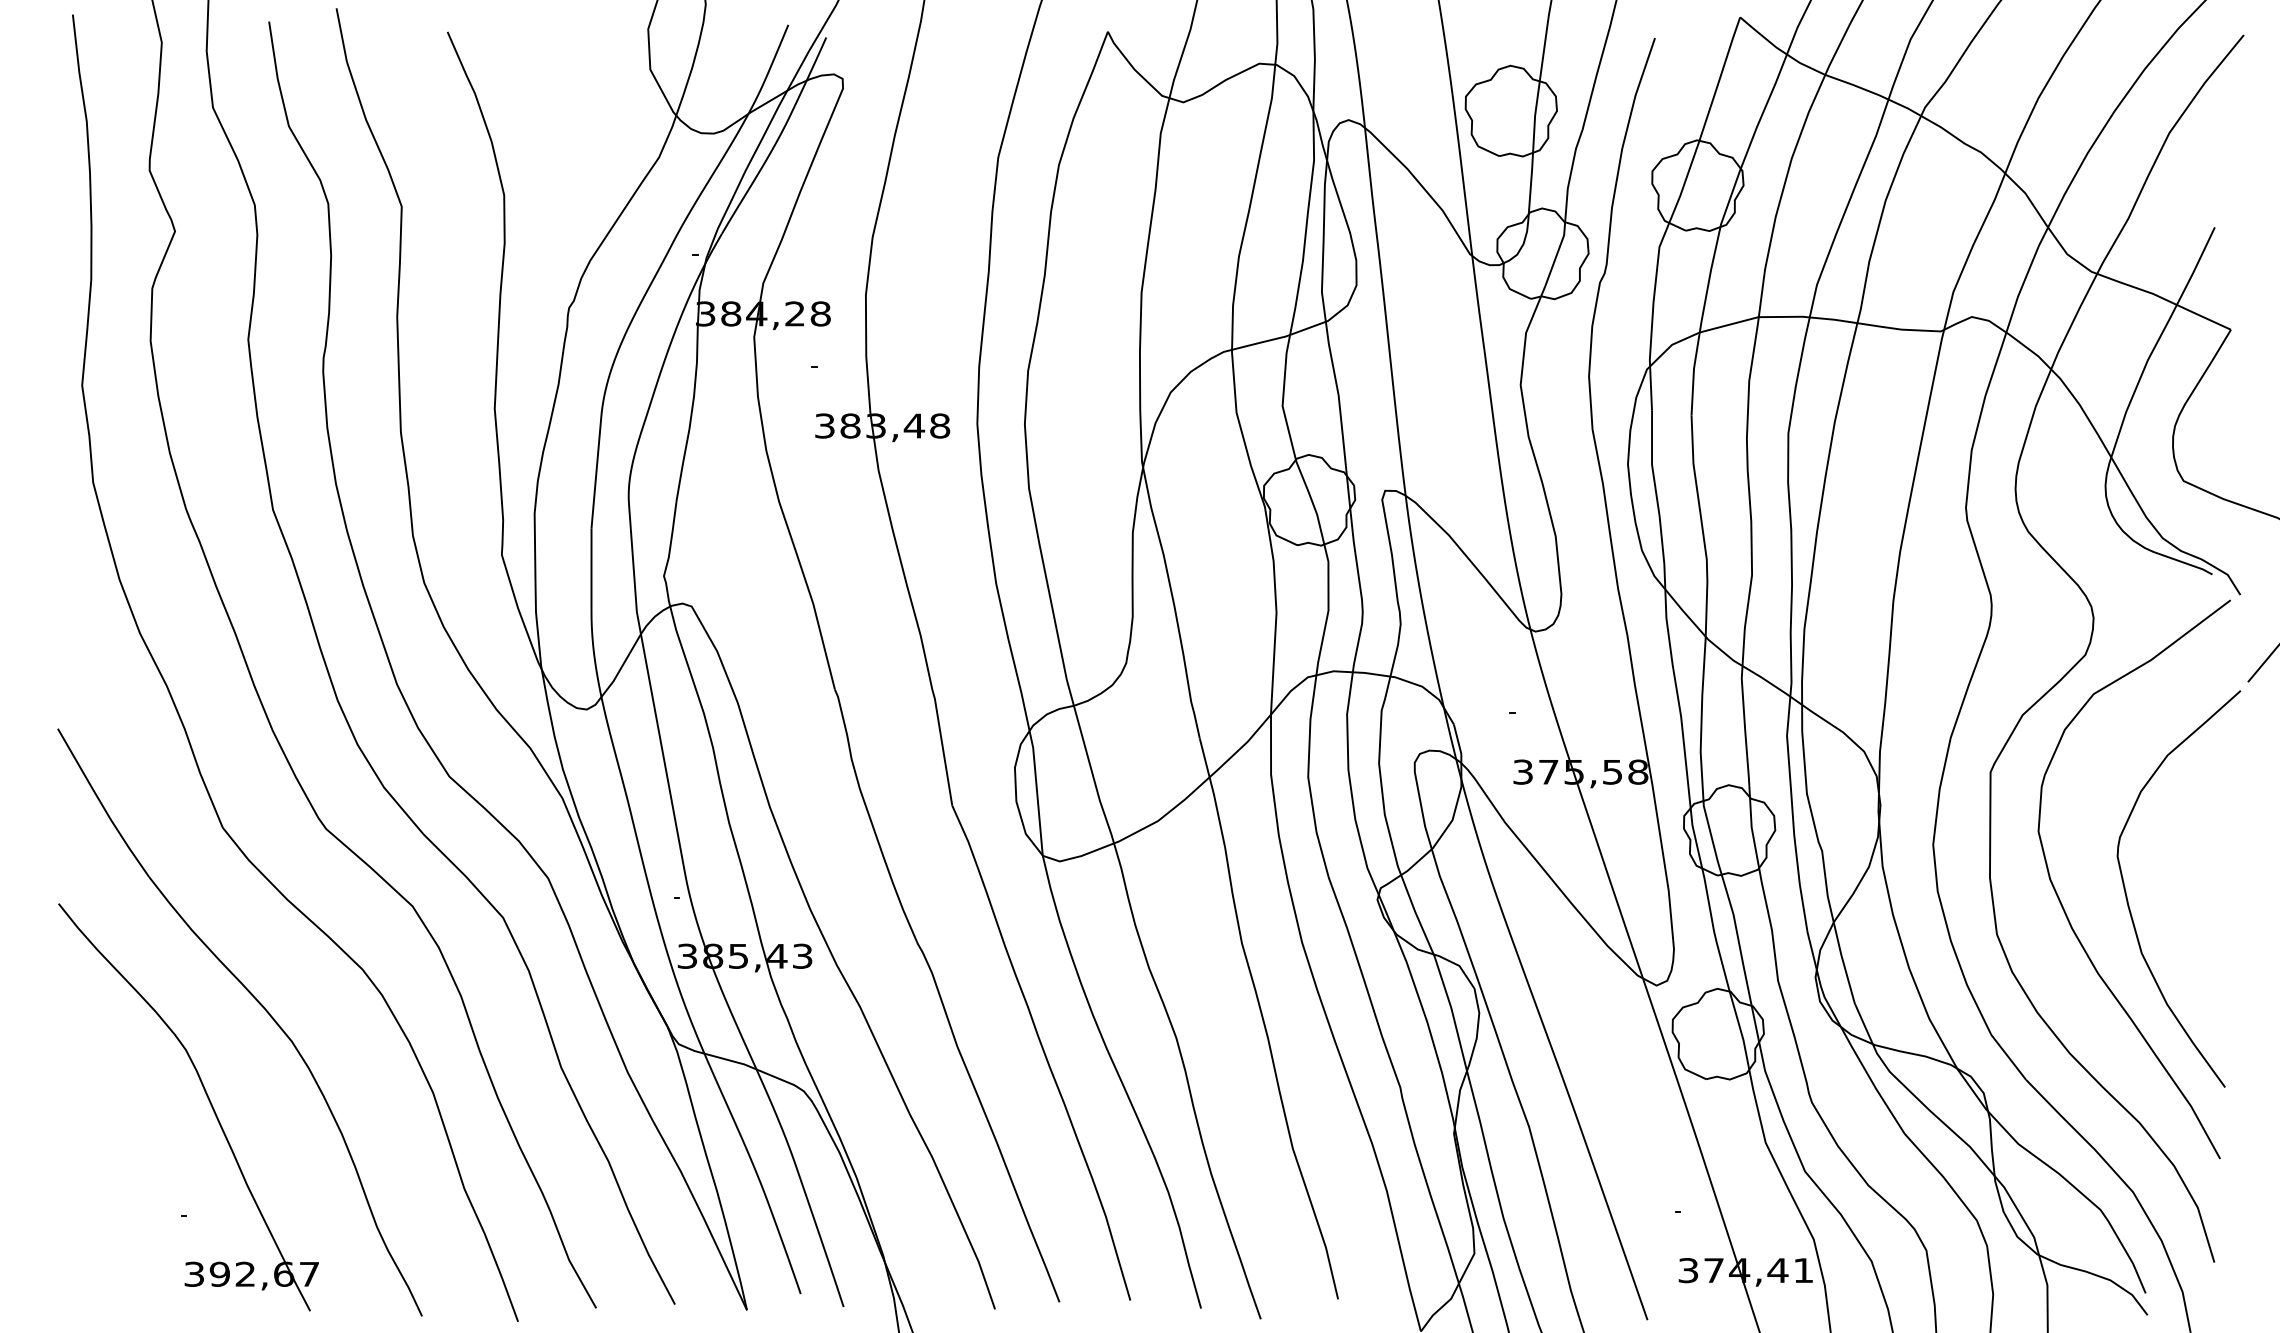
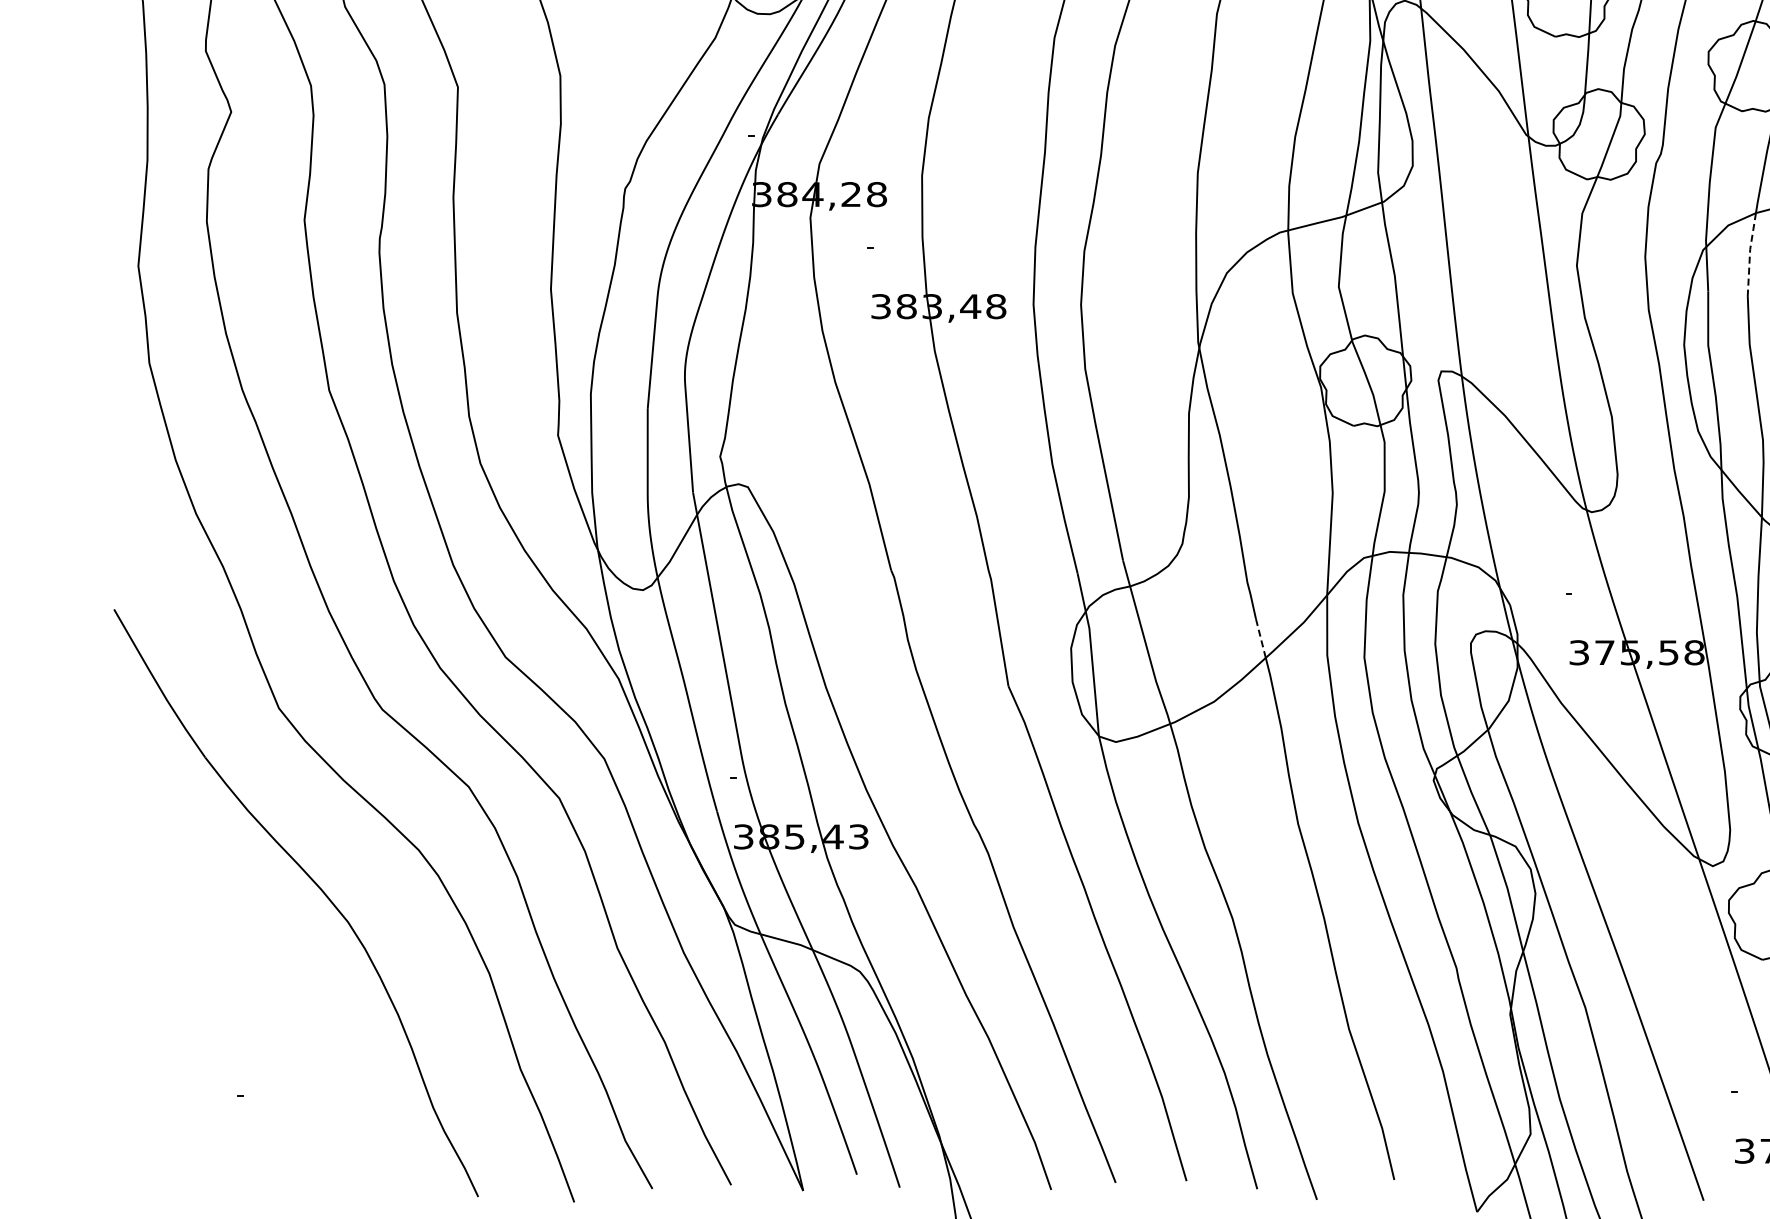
line: (1693, 373) -> (1749, 254), solid -> dashed
line: (1204, 757) -> (1260, 638), solid -> dashed
part: (207, 1098) -> (263, 979), removed

